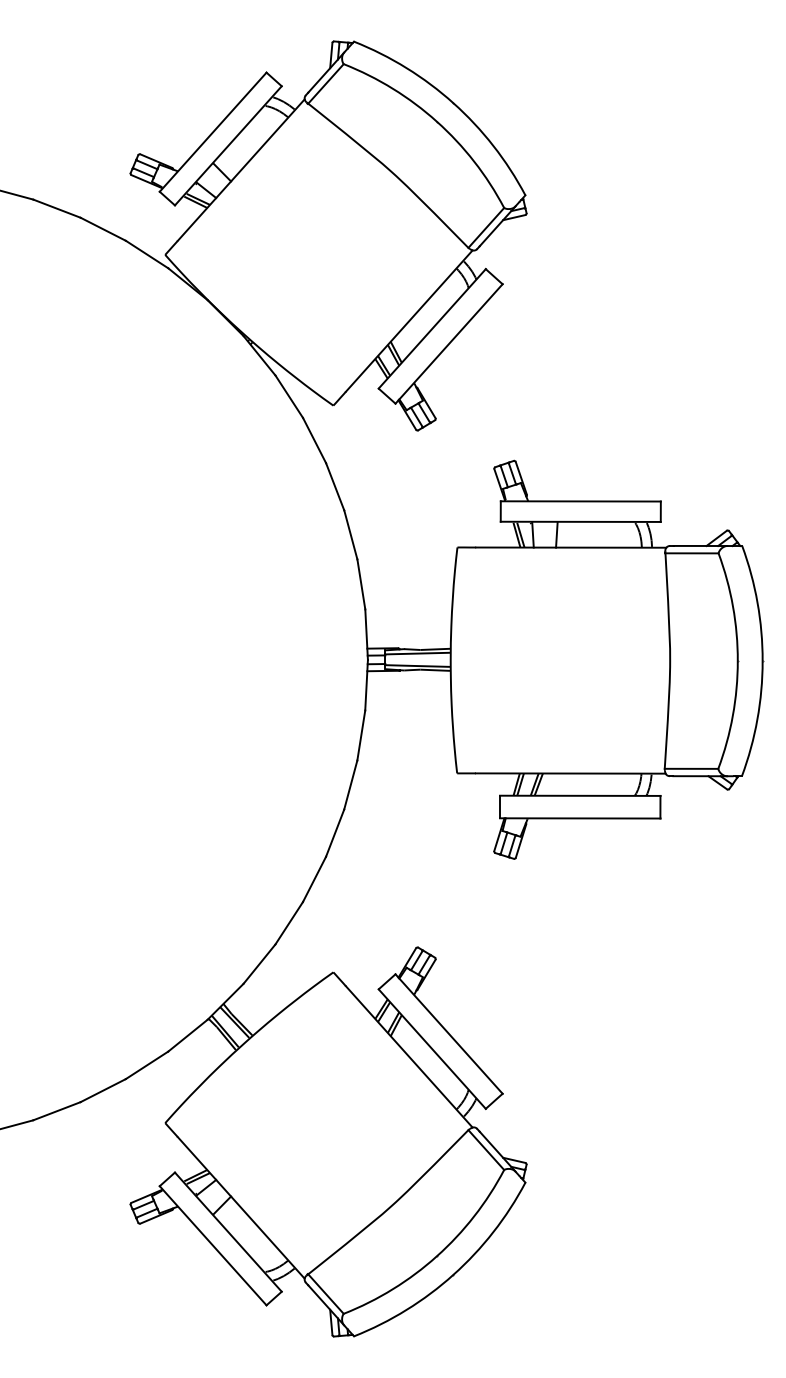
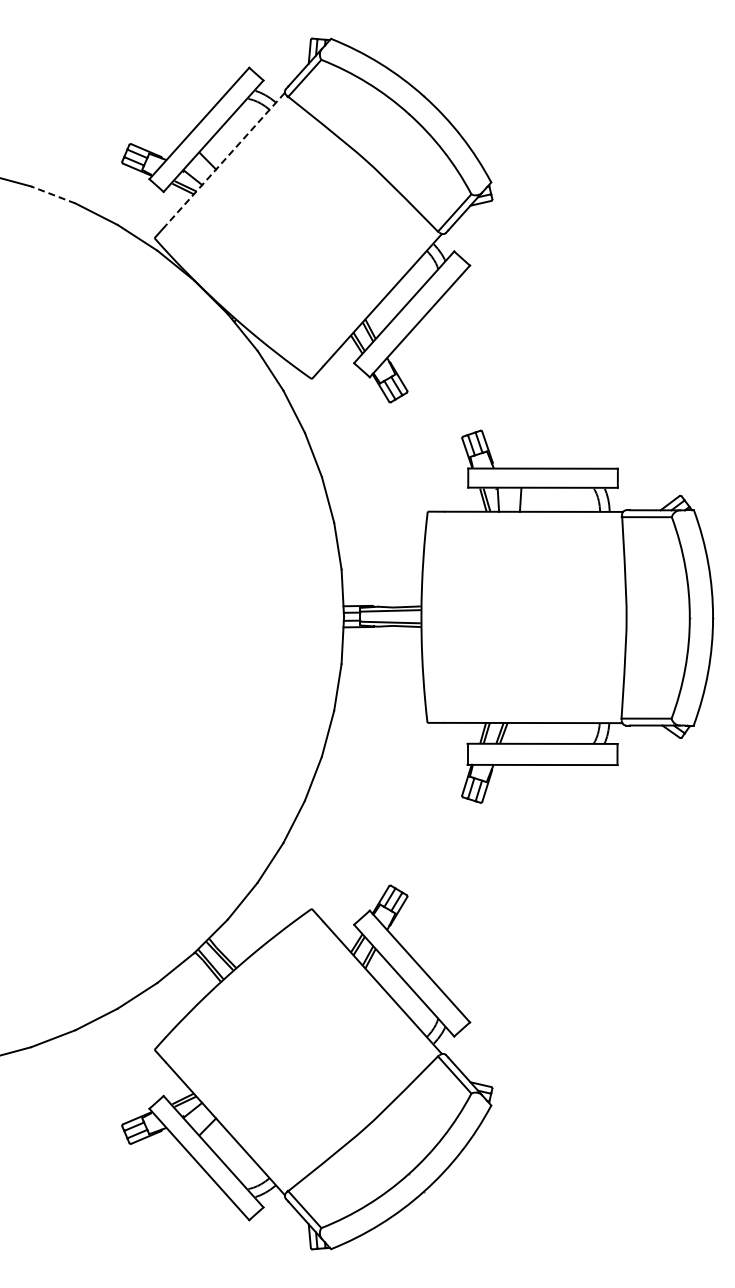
line: (241, 170) -> (225, 159), solid -> dashed
line: (57, 208) -> (53, 194), solid -> dashed

